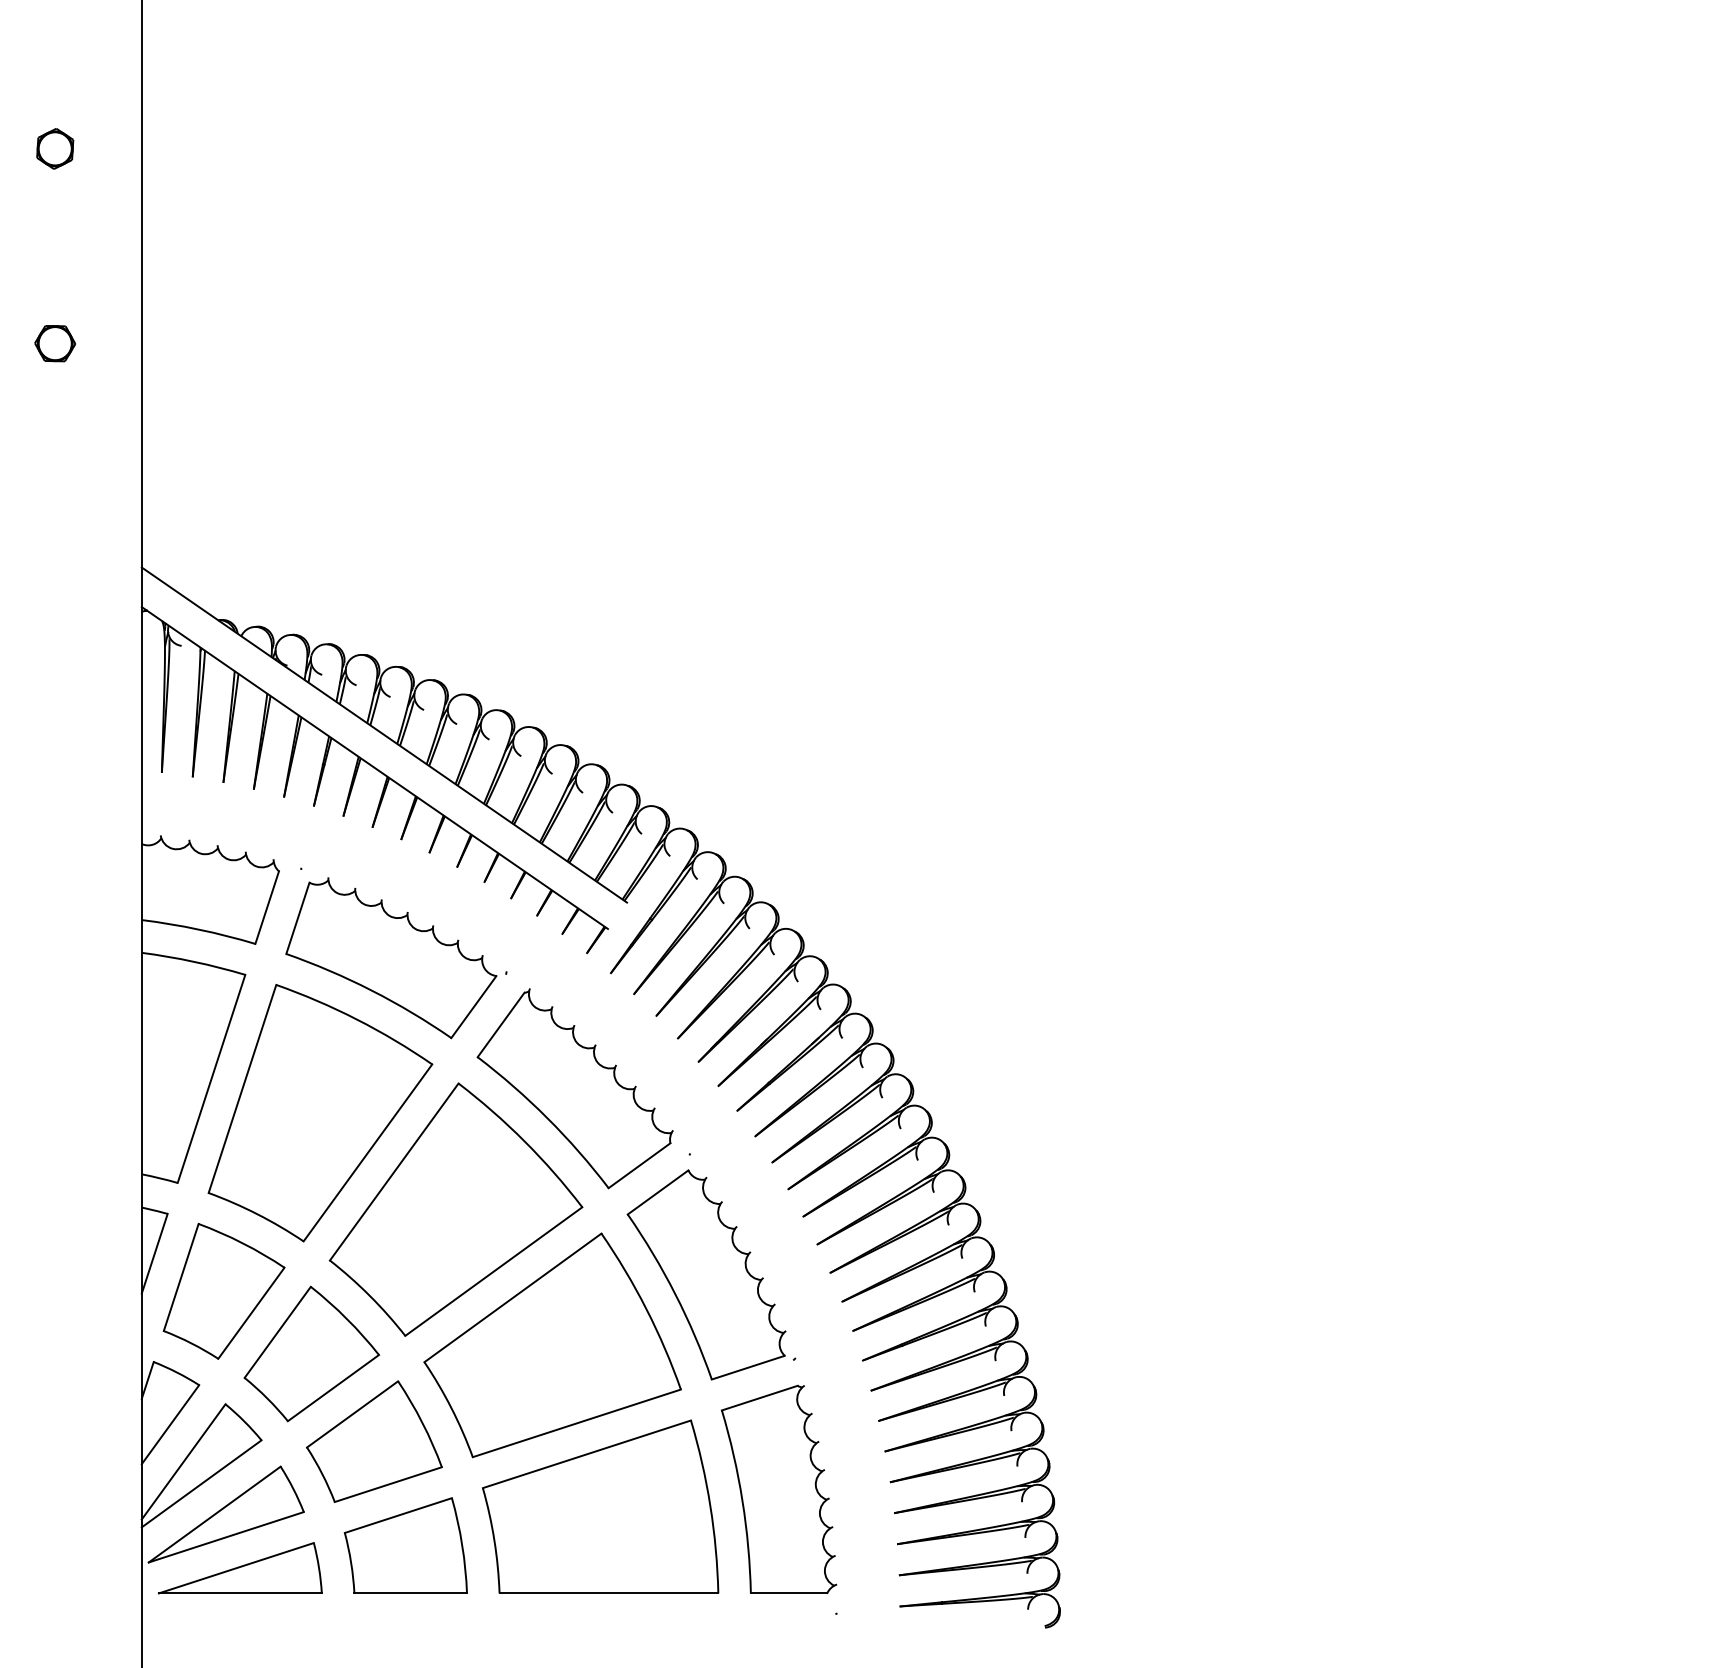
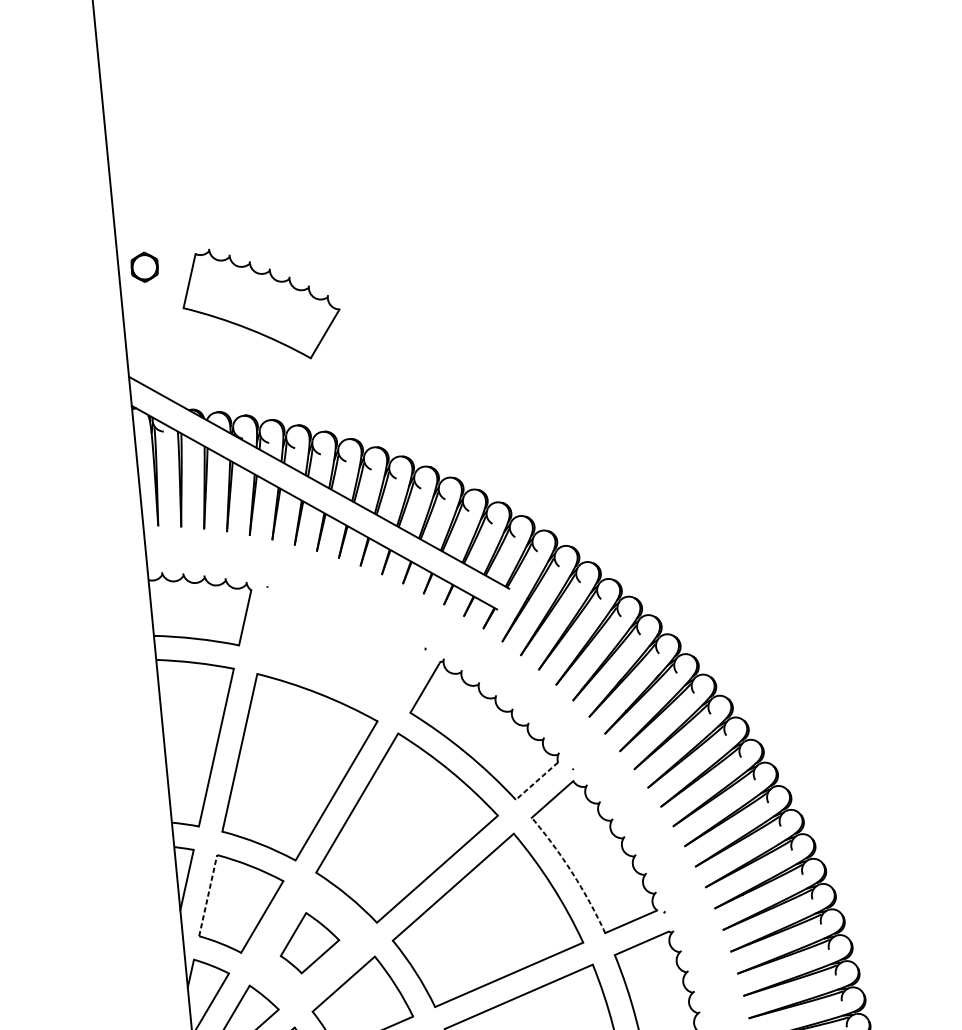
part: (55, 148) -> (144, 267), moved
part: (54, 343) -> (49, 218), removed
part: (391, 958) -> (261, 304), moved
line: (639, 1166) -> (537, 781), solid -> dashed
line: (181, 1277) -> (208, 895), solid -> dashed
arc: (675, 1294) -> (572, 873), solid -> dashed
part: (311, 1353) -> (309, 942), size x0.6

